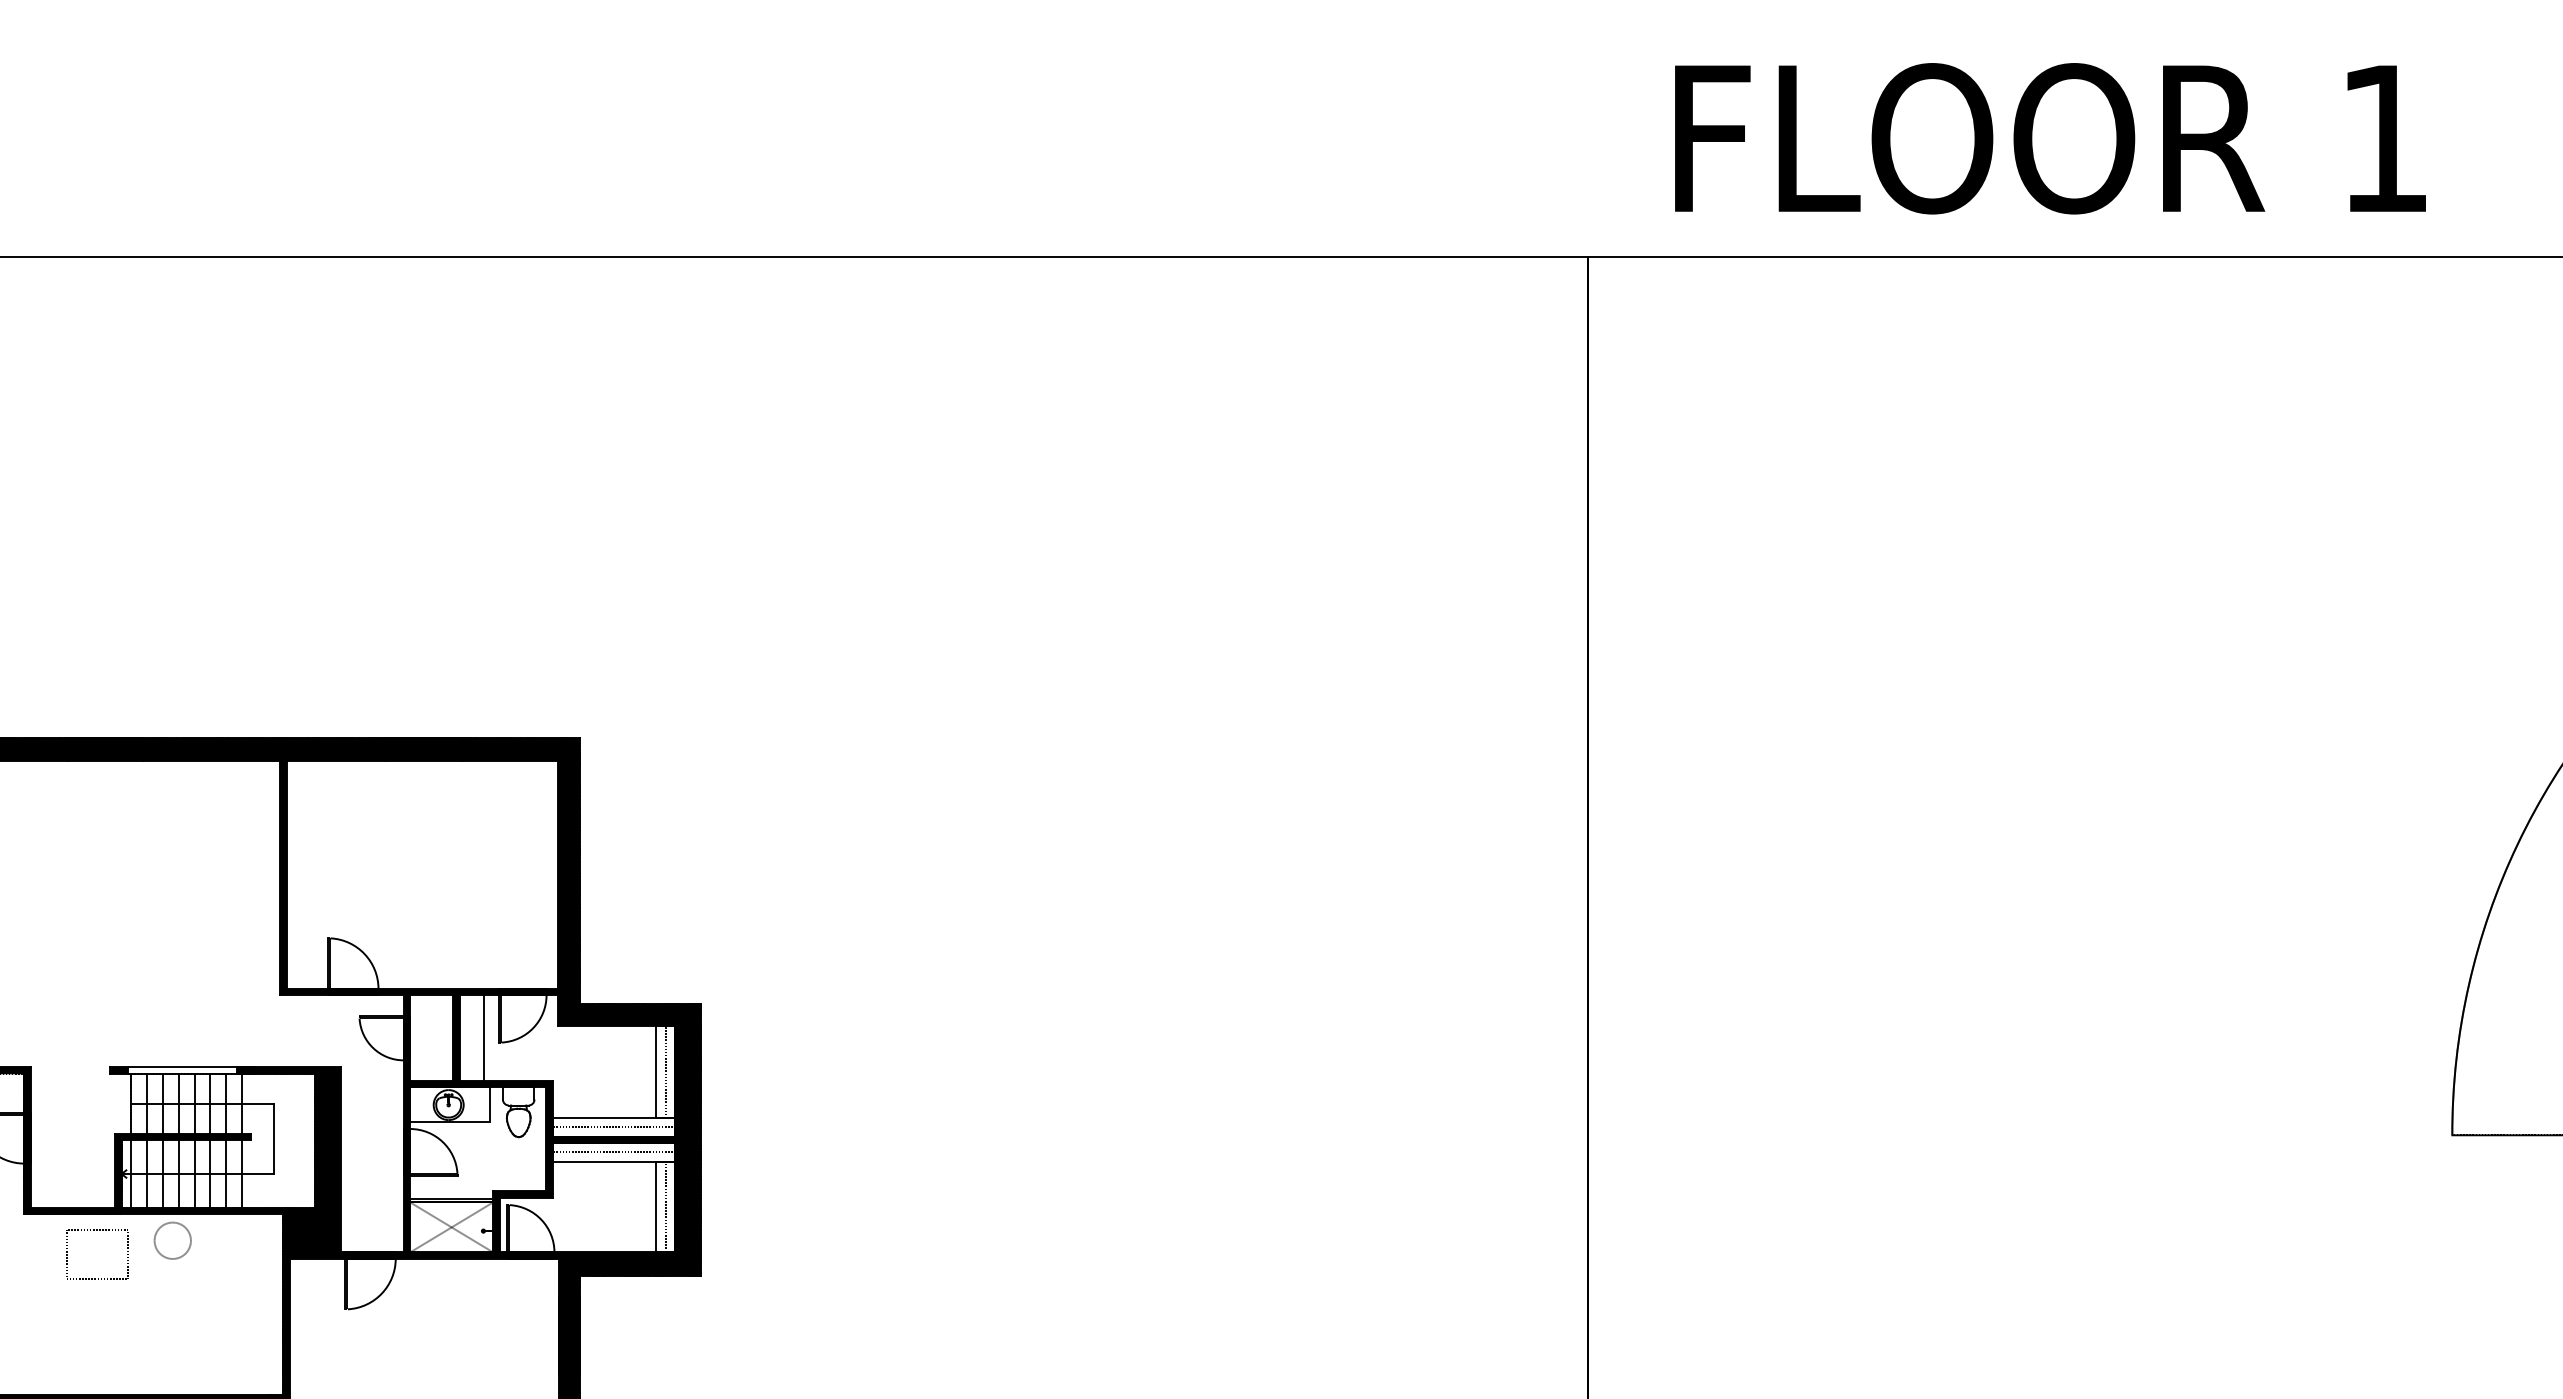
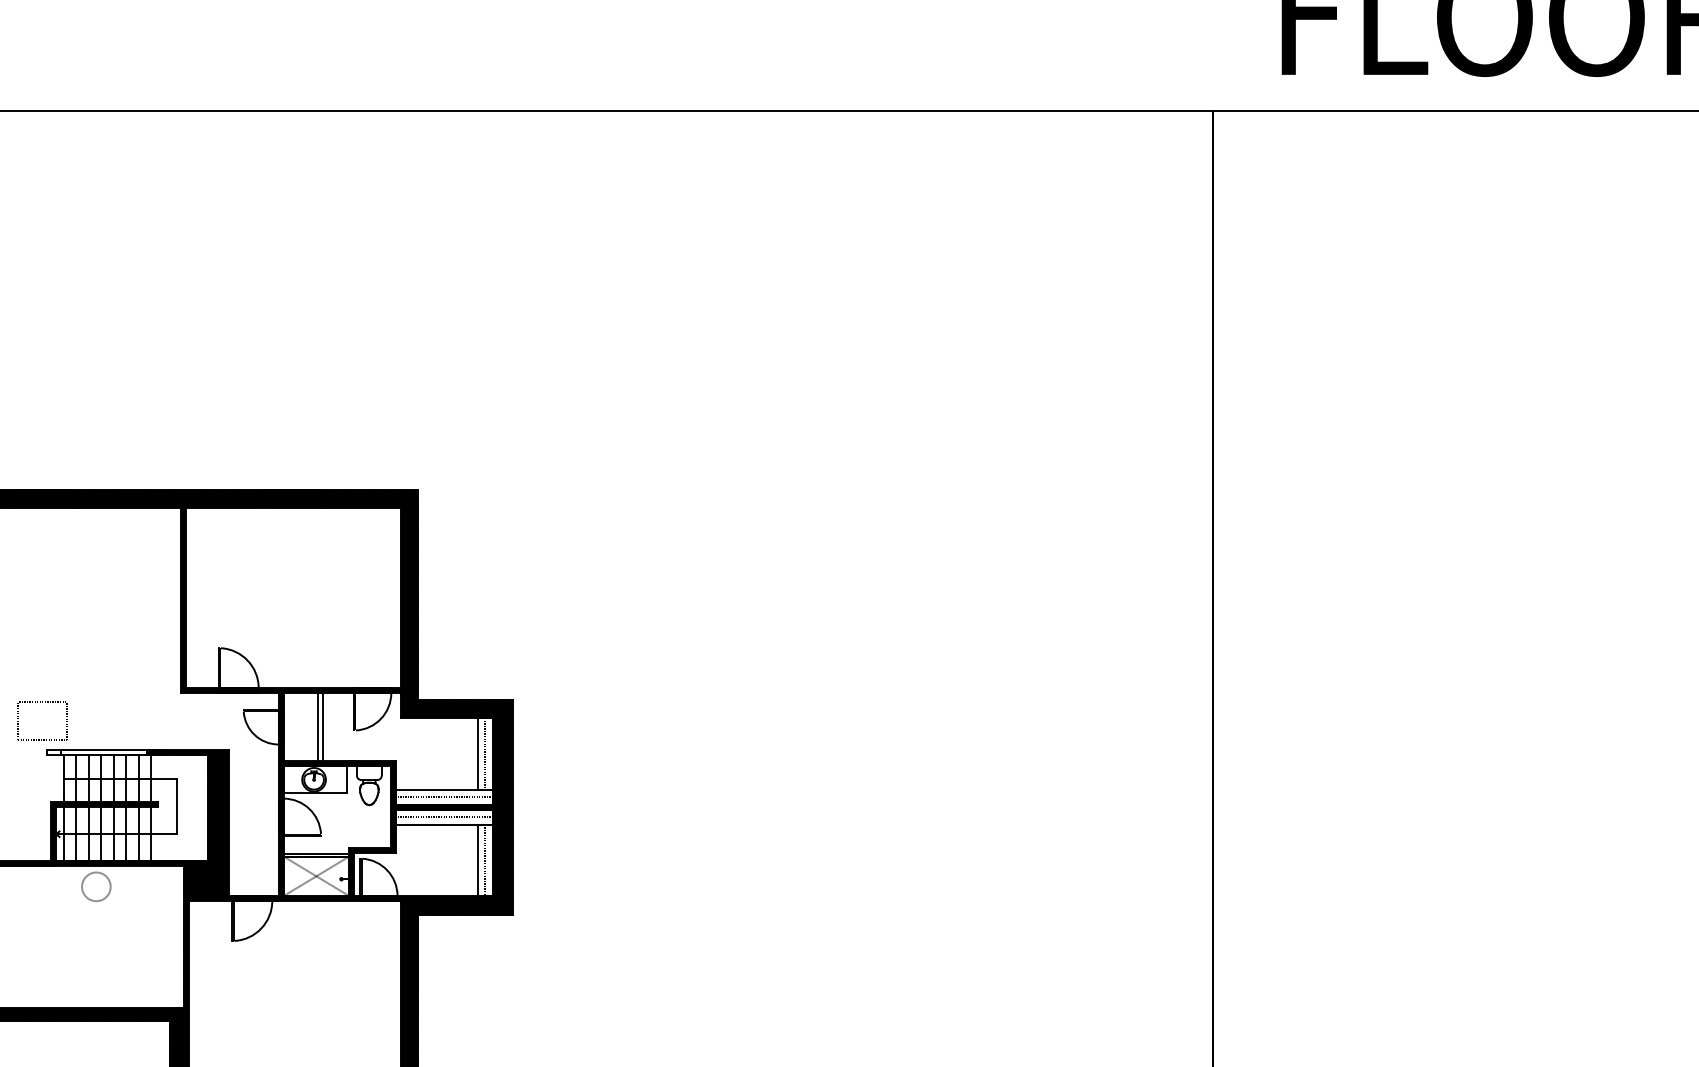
fill: (456, 1038) -> (320, 727), removed
line: (484, 1038) -> (342, 727), removed
fill: (118, 1070) -> (53, 752), removed
part: (97, 1230) -> (42, 701), moved

